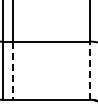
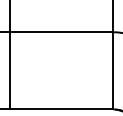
line: (90, 70) -> (113, 70), dashed -> solid
line: (12, 71) -> (10, 71), dashed -> solid

